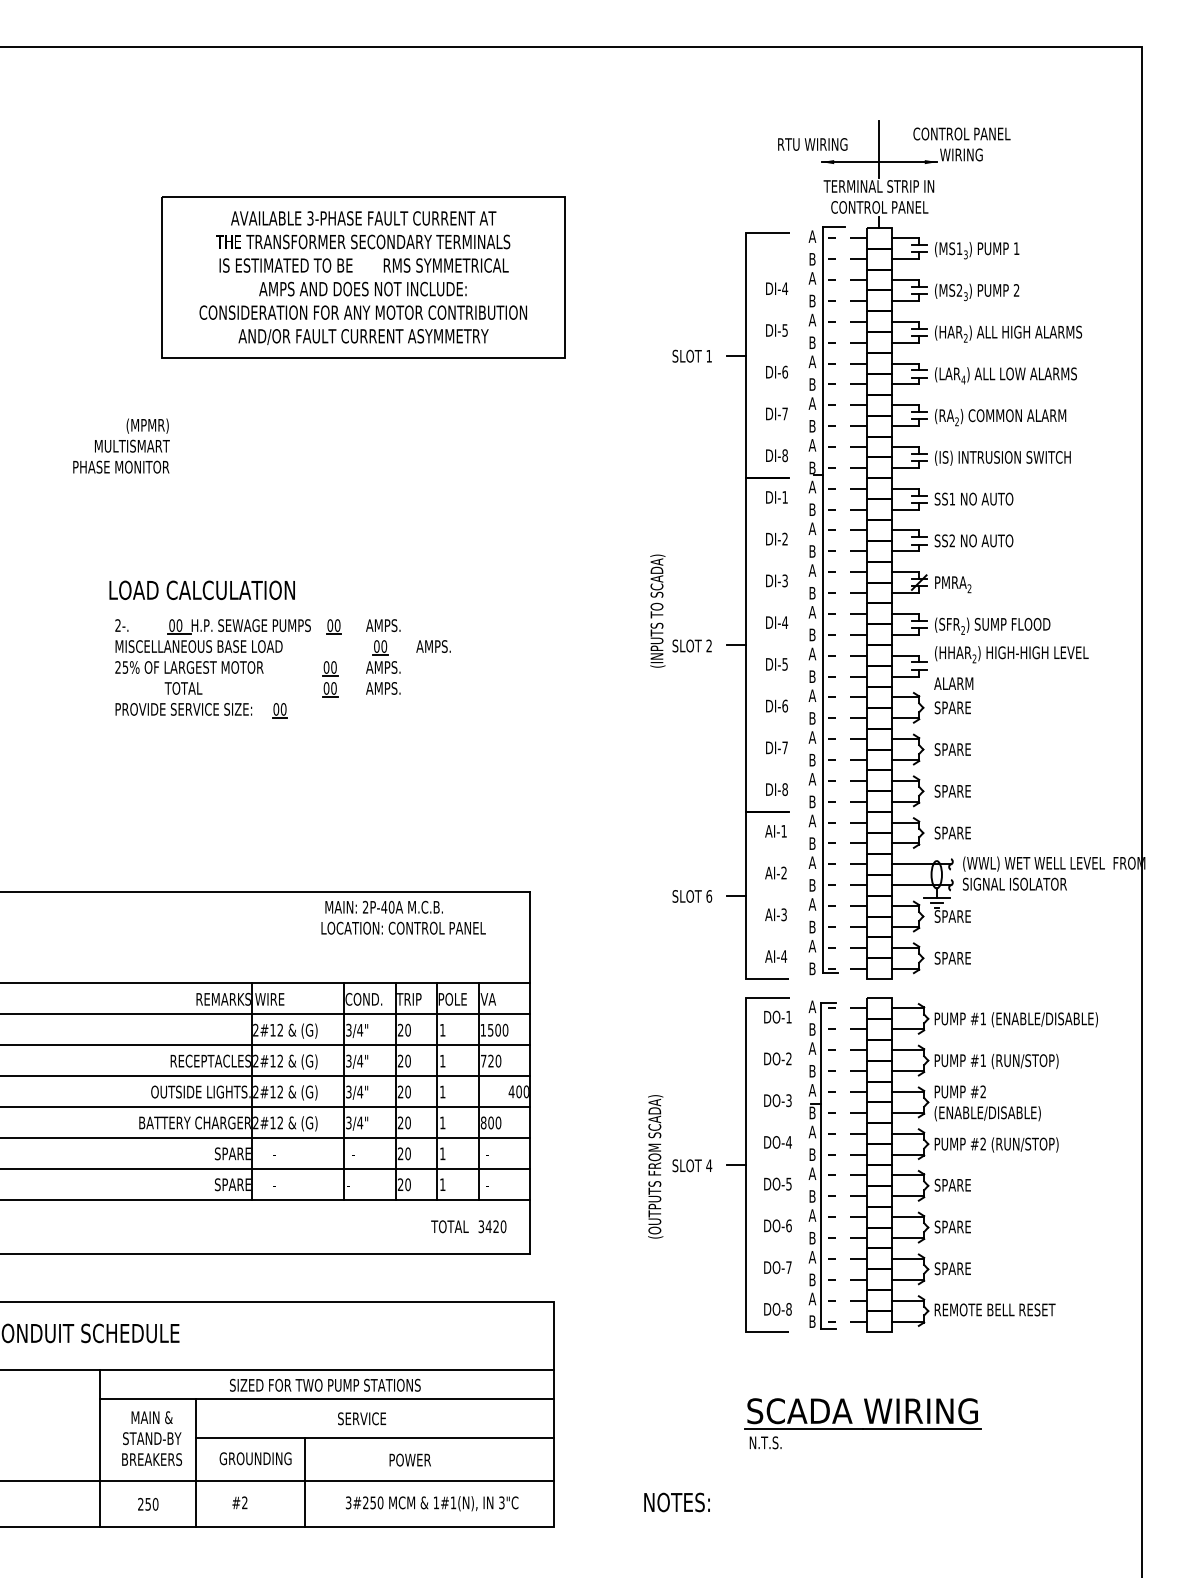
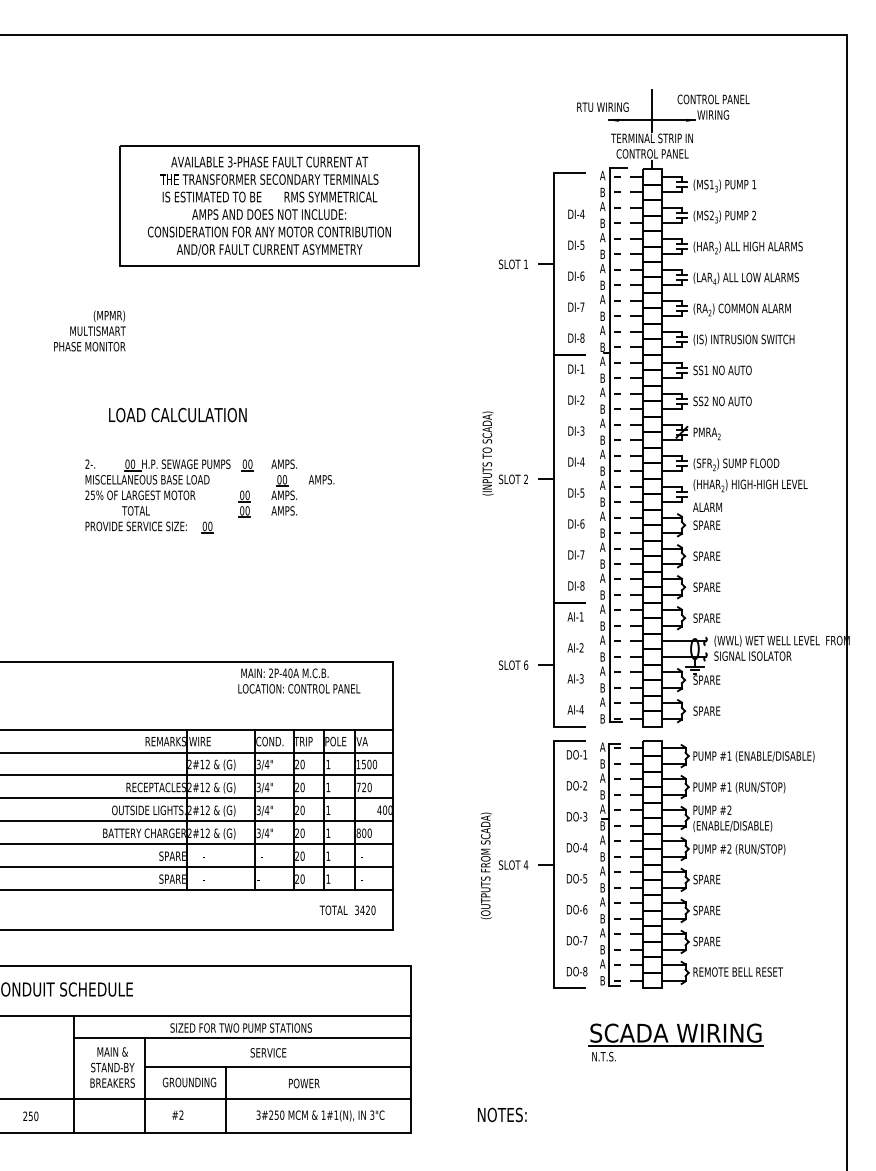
text: (201, 589) -> (177, 414), moved
part: (862, 1423) -> (675, 1042), moved
text: (147, 1504) -> (30, 1116), moved

